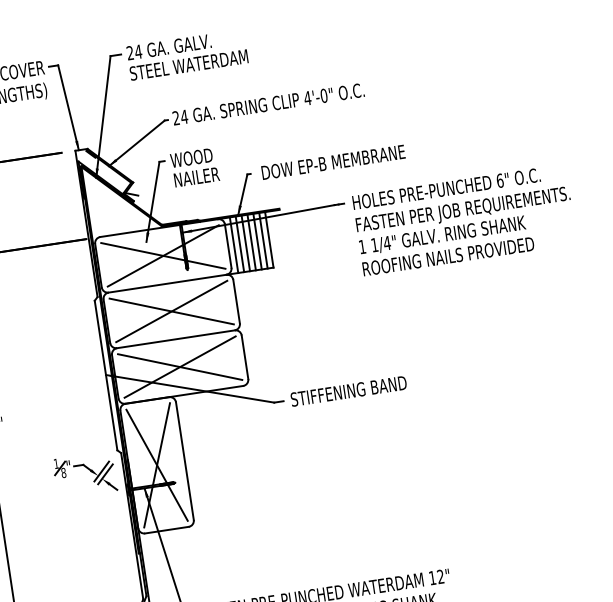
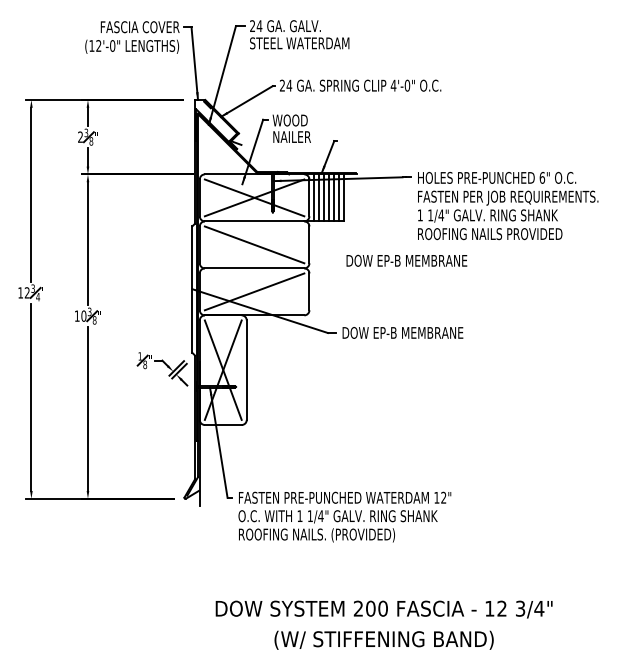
text: (332, 162) -> (406, 260), moved
line: (171, 311) -> (254, 244), removed
line: (179, 366) -> (254, 291), removed
text: (362, 388) -> (402, 332), STIFFENING BAND -> DOW EP-B MEMBRANE

